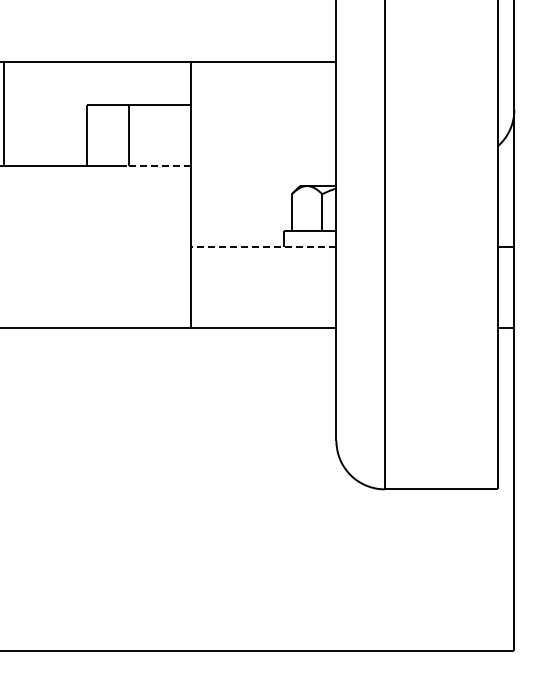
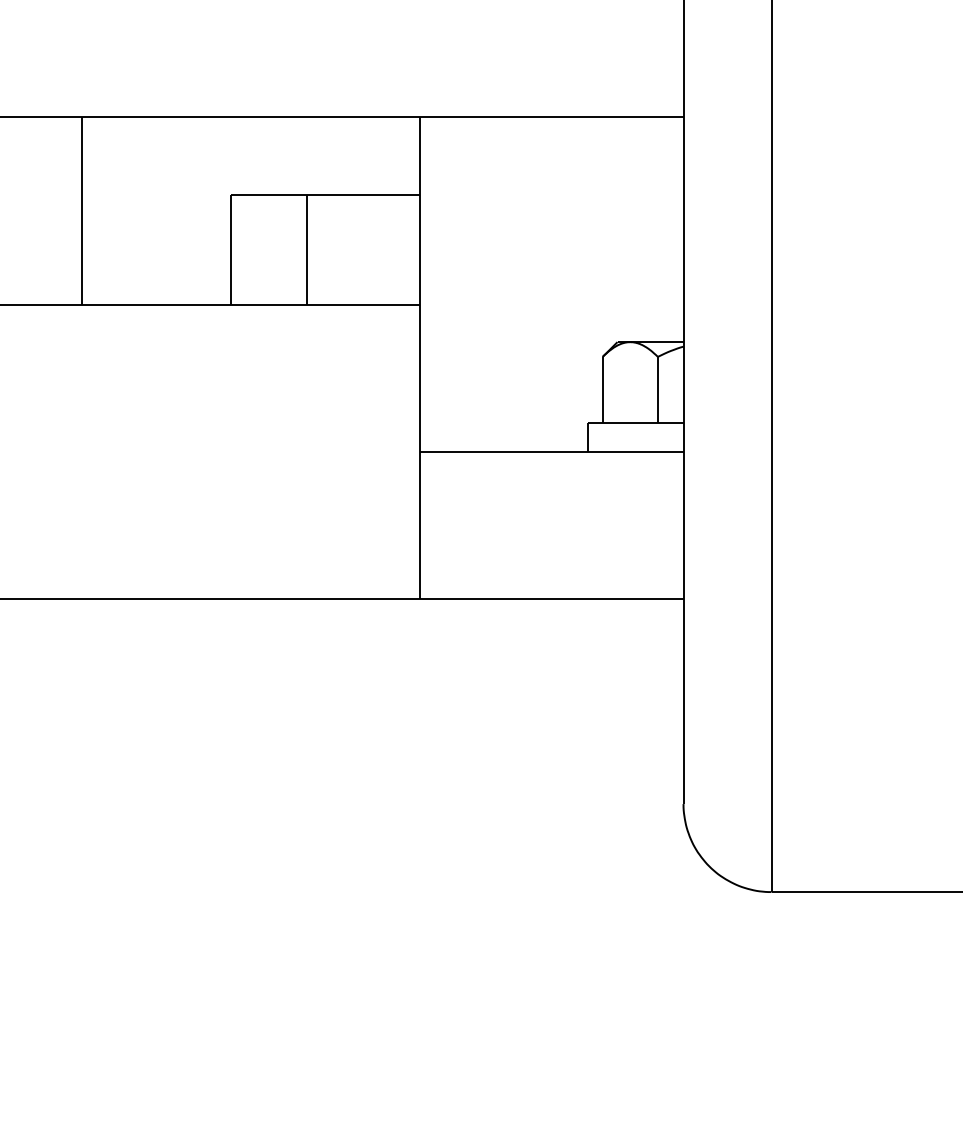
line: (159, 165) -> (362, 304), dashed -> solid
line: (263, 246) -> (551, 451), dashed -> solid

